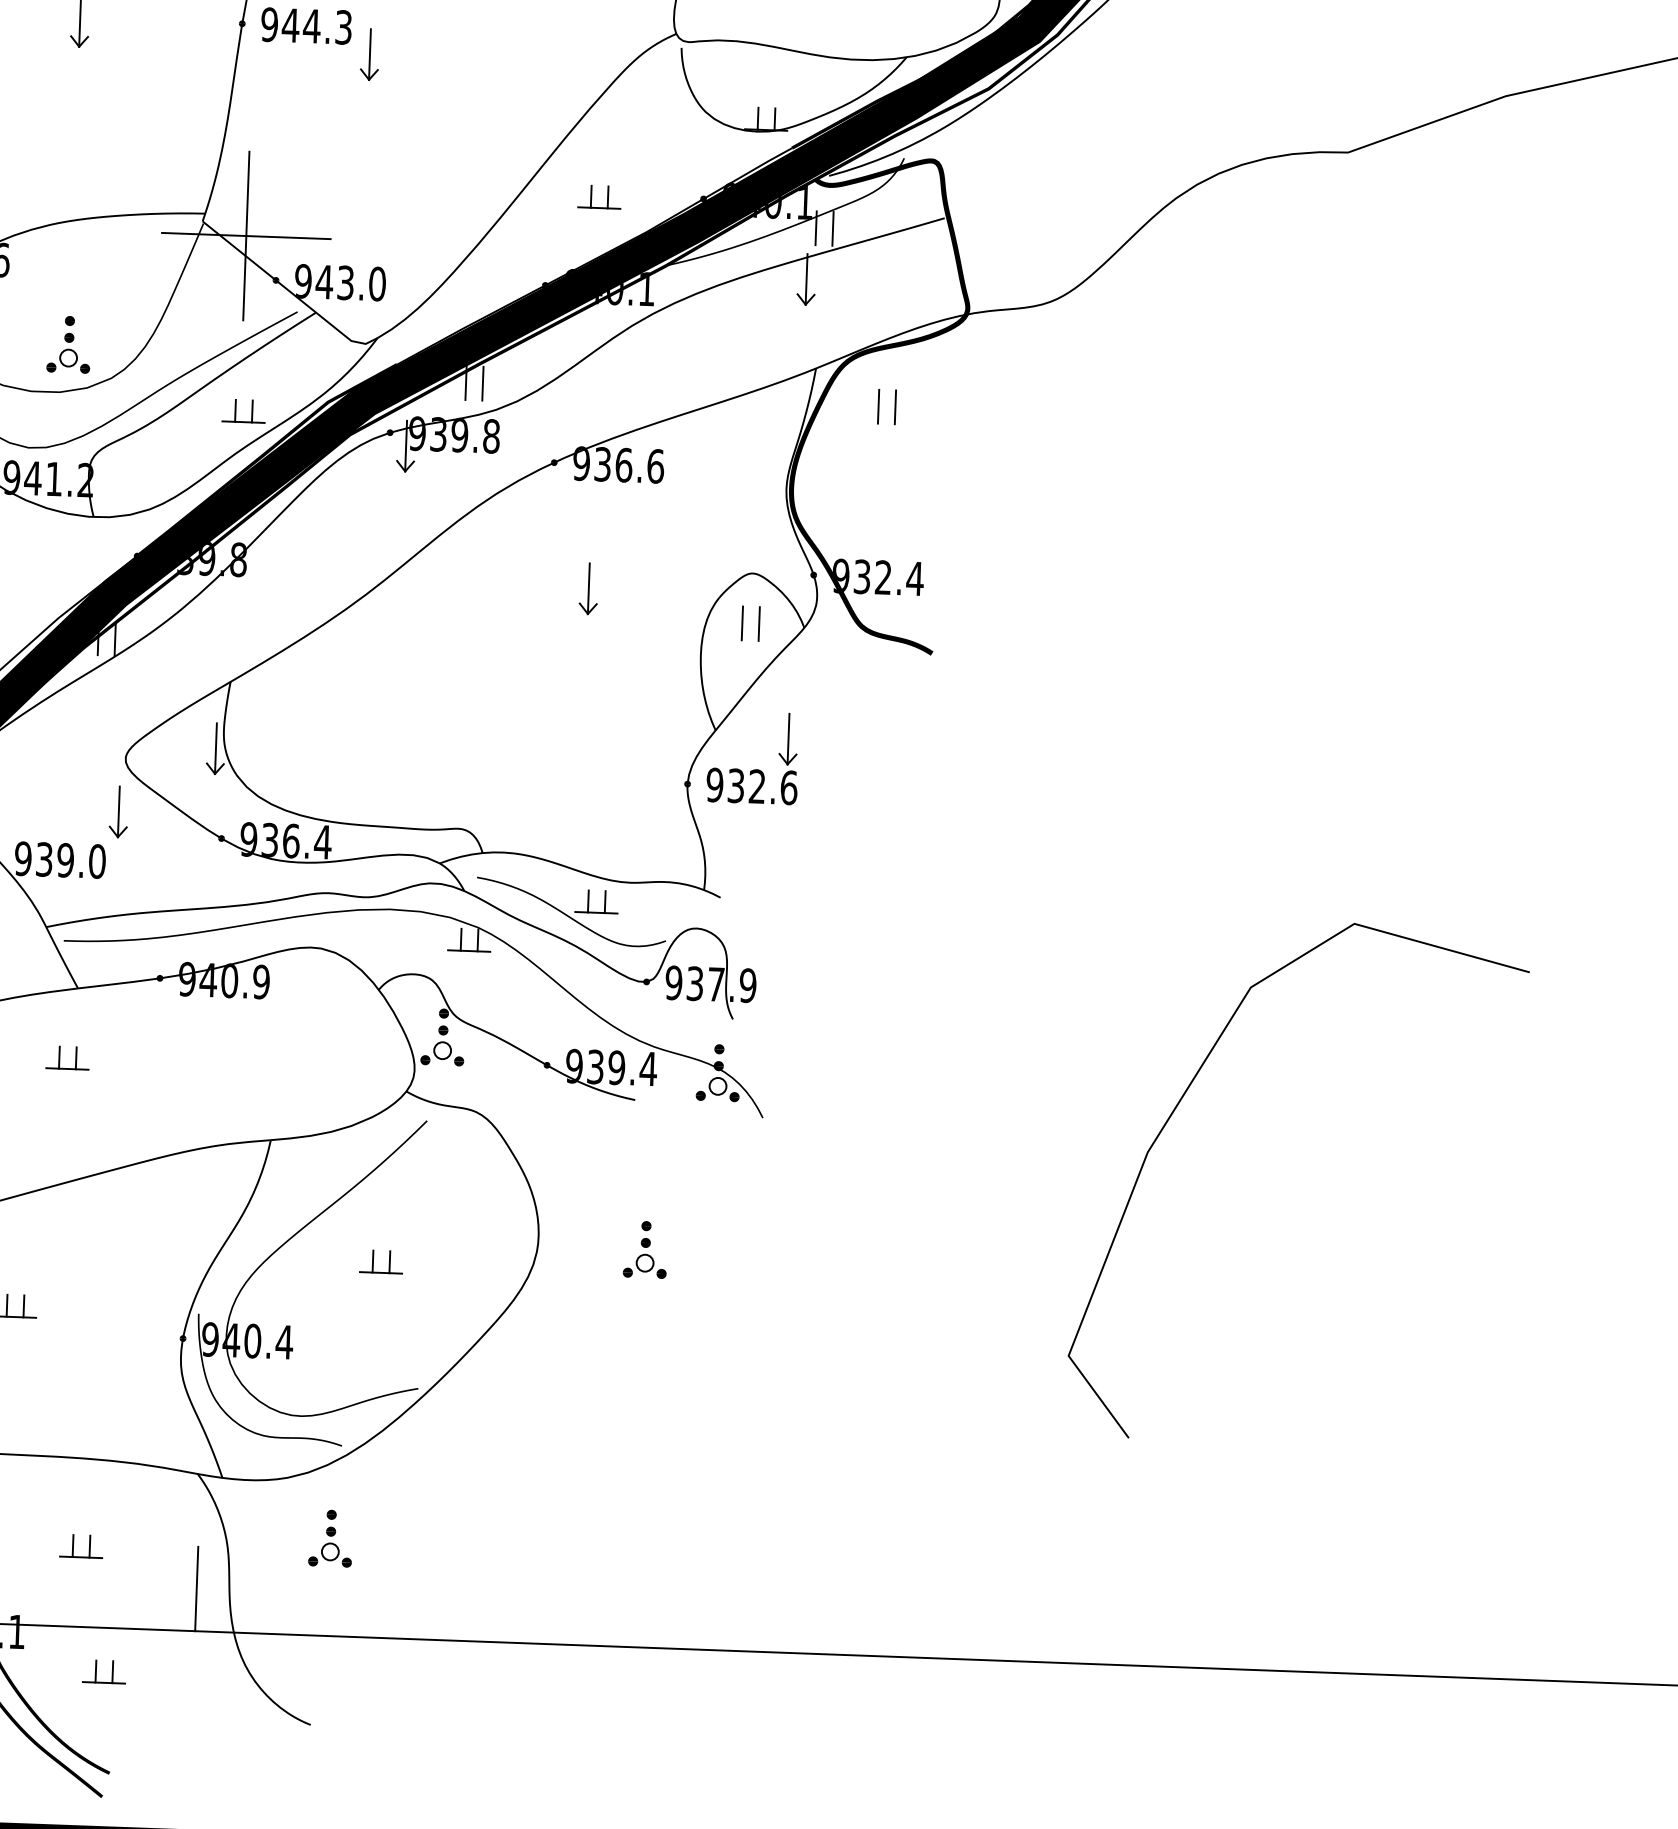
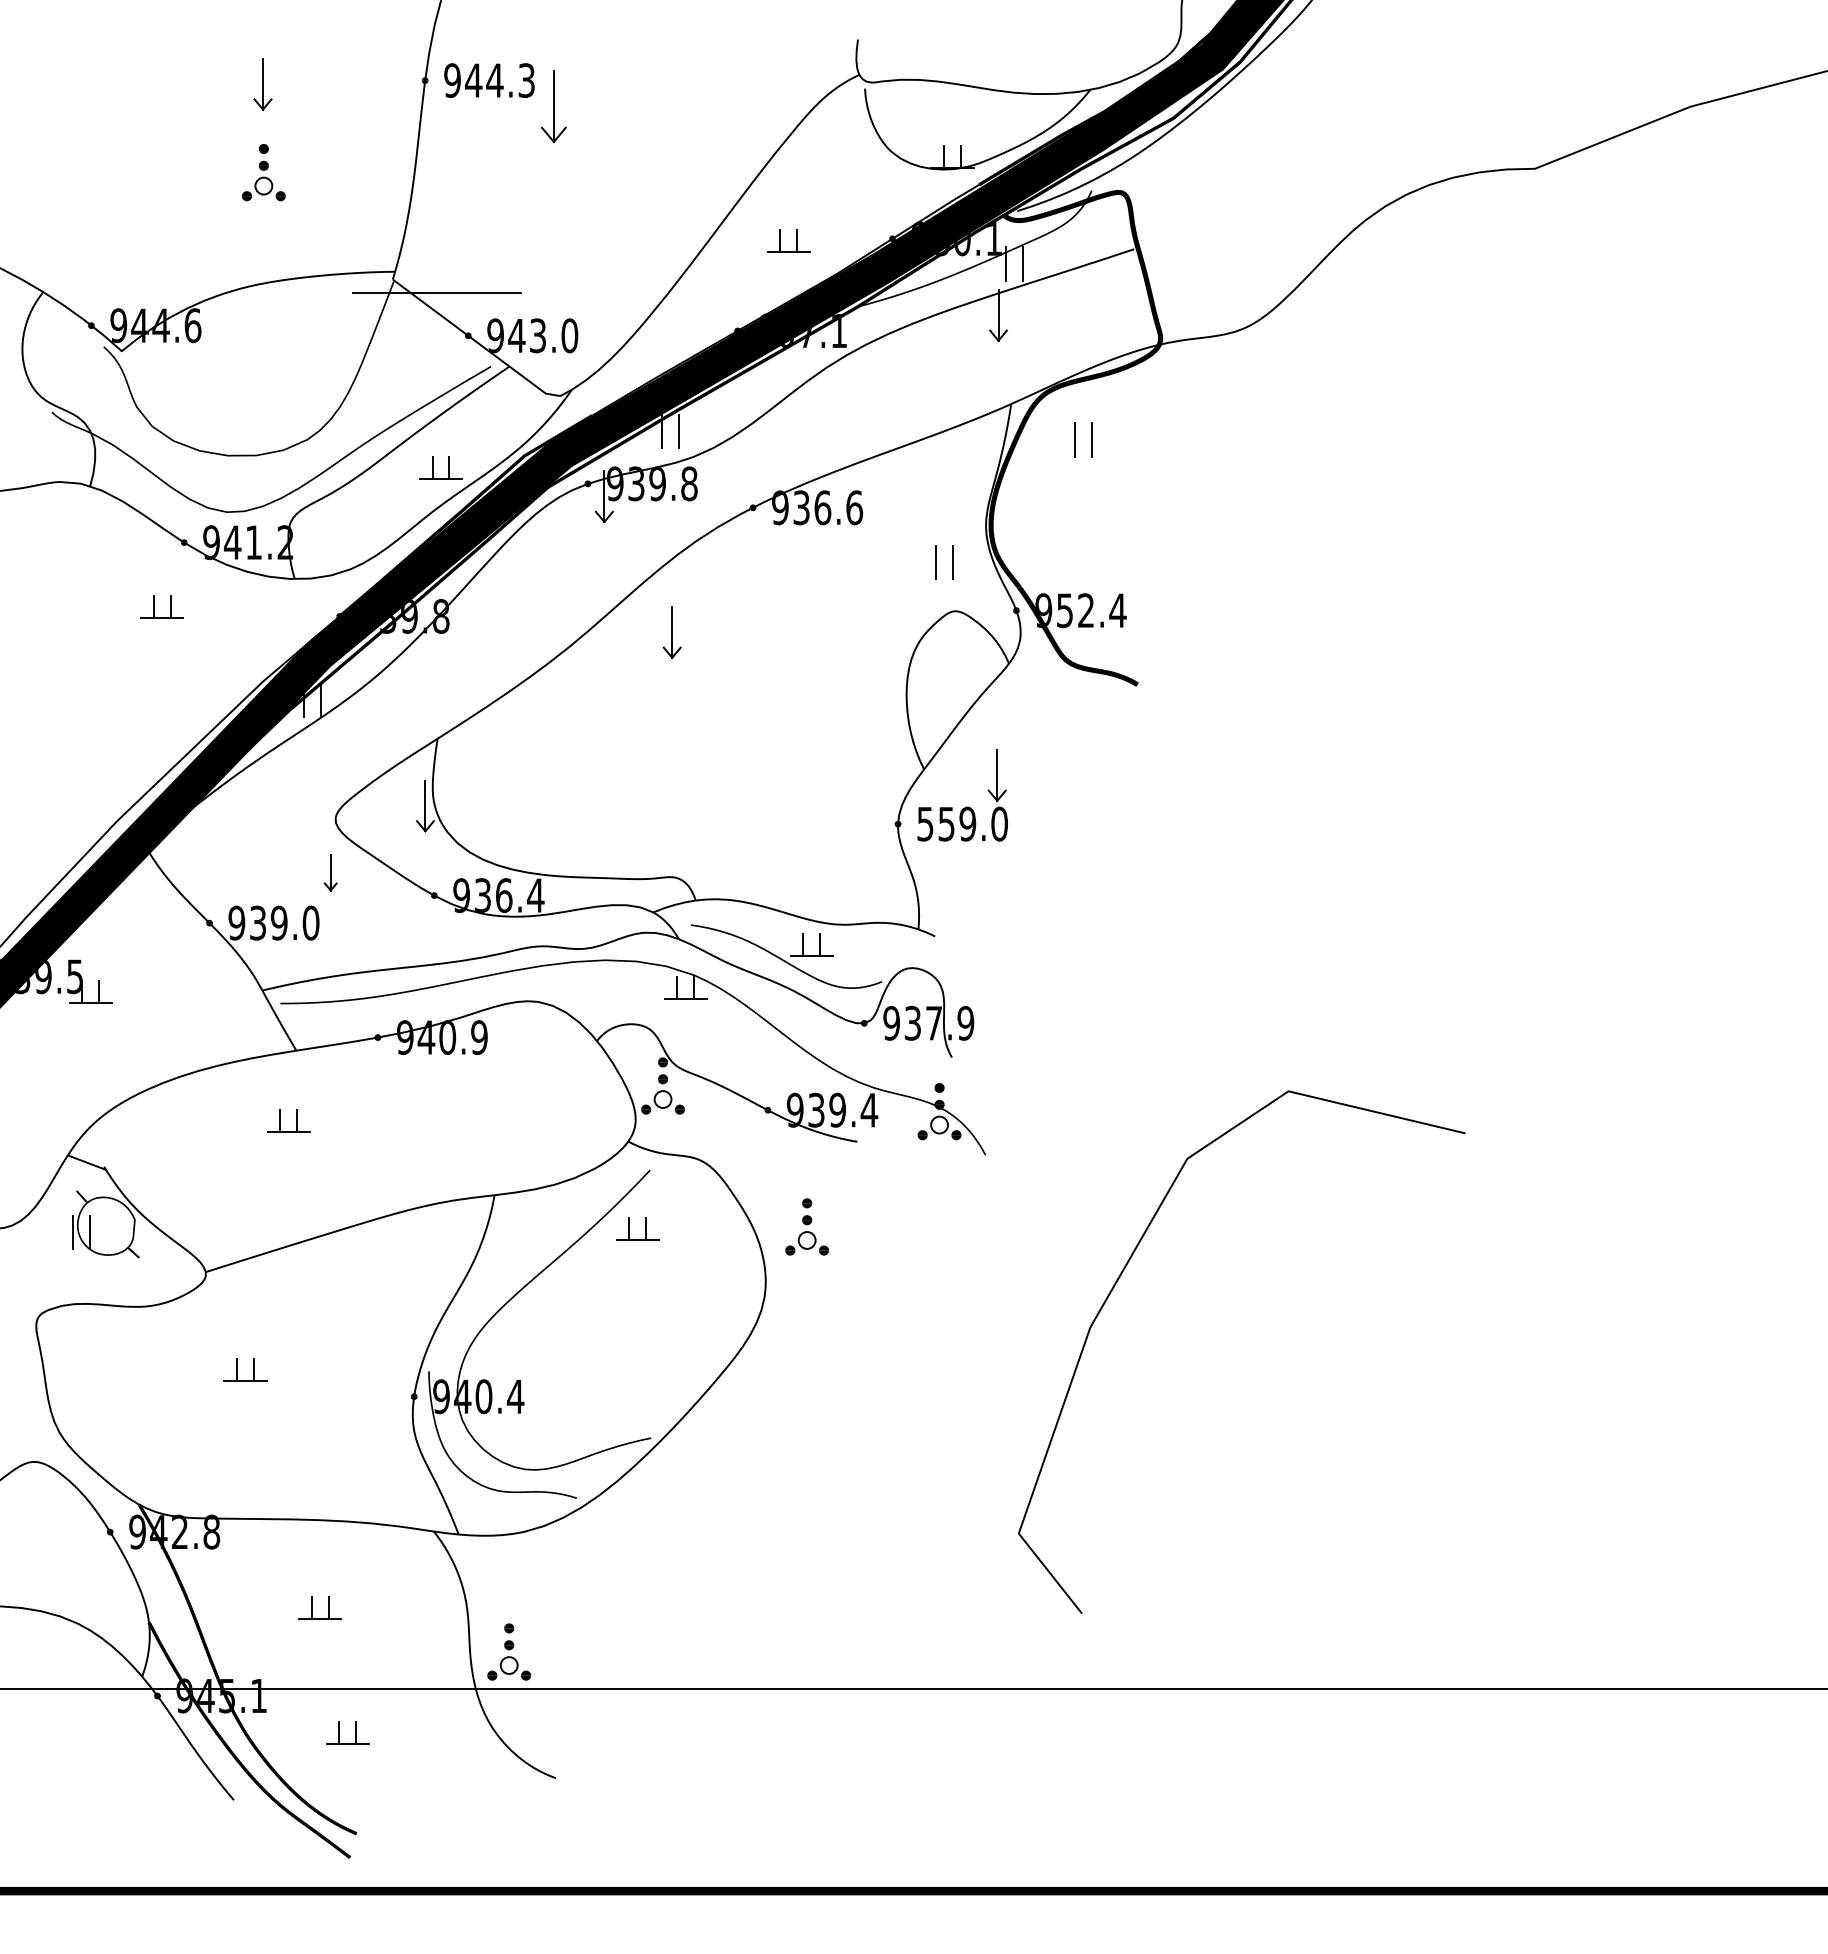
part: (369, 54) -> (553, 106), size x1.4
text: (752, 213) -> (942, 251), 940.1 -> 980.1
line: (246, 235) -> (437, 292), removed
text: (594, 286) -> (786, 330), 940.1 -> 607.1
part: (68, 344) -> (263, 172), moved
text: (861, 576) -> (1064, 610), 932.4 -> 952.4
part: (588, 588) -> (671, 632), moved
part: (742, 623) -> (936, 562), moved
text: (752, 785) -> (962, 823), 932.6 -> 559.0
part: (118, 811) -> (330, 872), size x0.7
curve: (1175, 1110) -> (1116, 1284), moved
part: (644, 1249) -> (806, 1226), moved
part: (373, 1261) -> (629, 1228), moved
part: (331, 1537) -> (509, 1651), moved
line: (197, 1589) -> (437, 1646), removed

